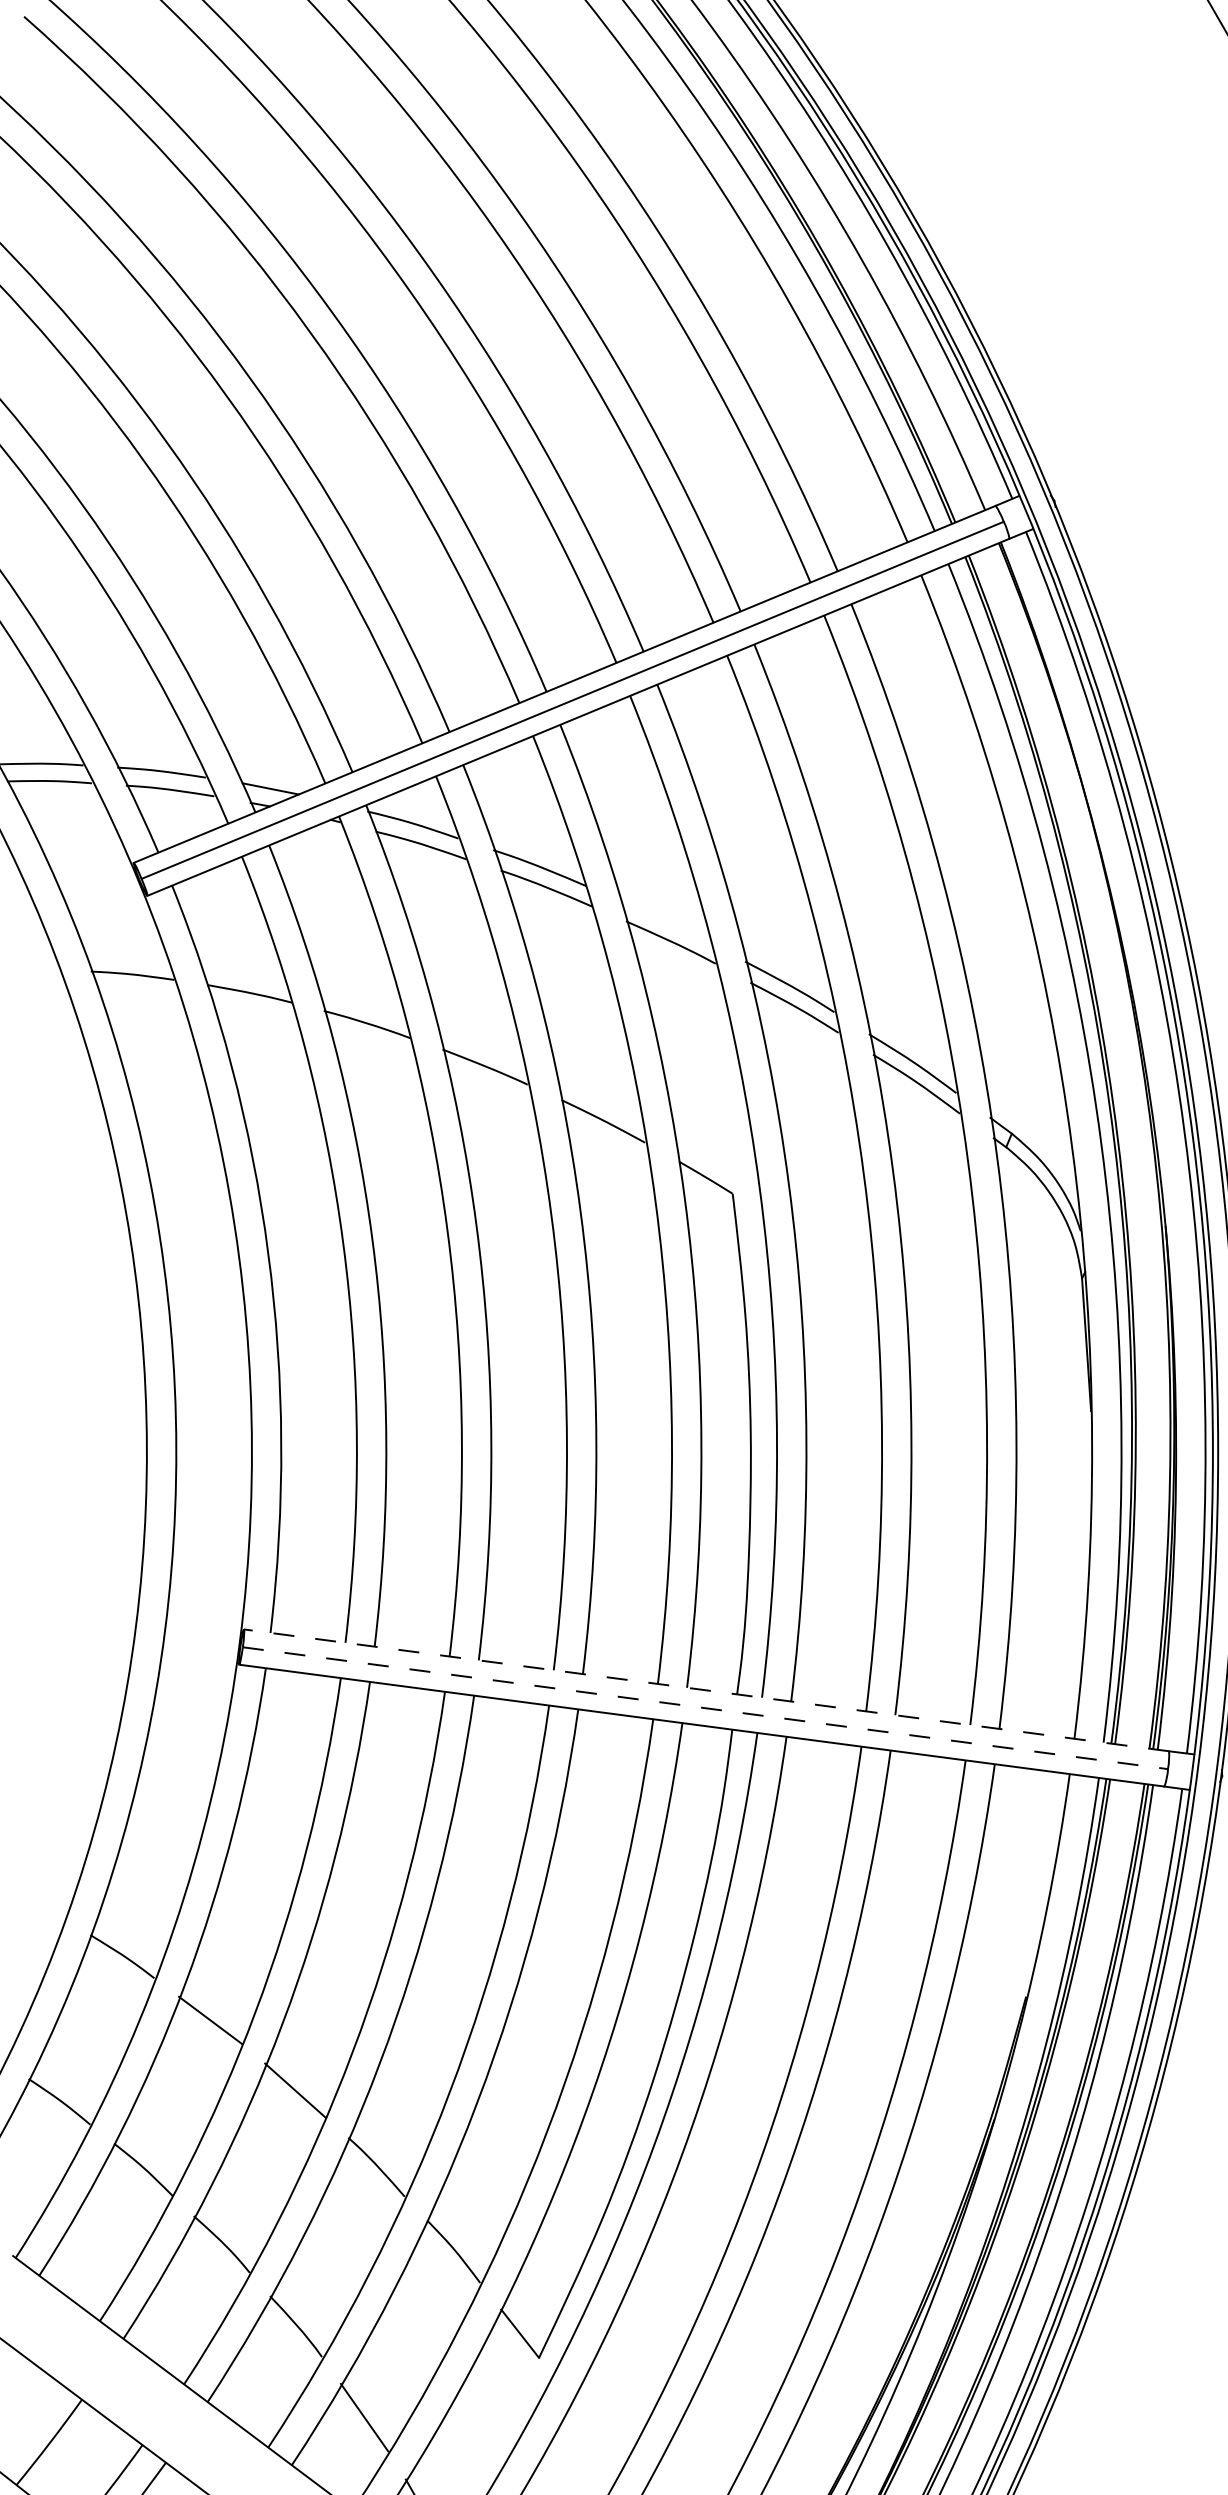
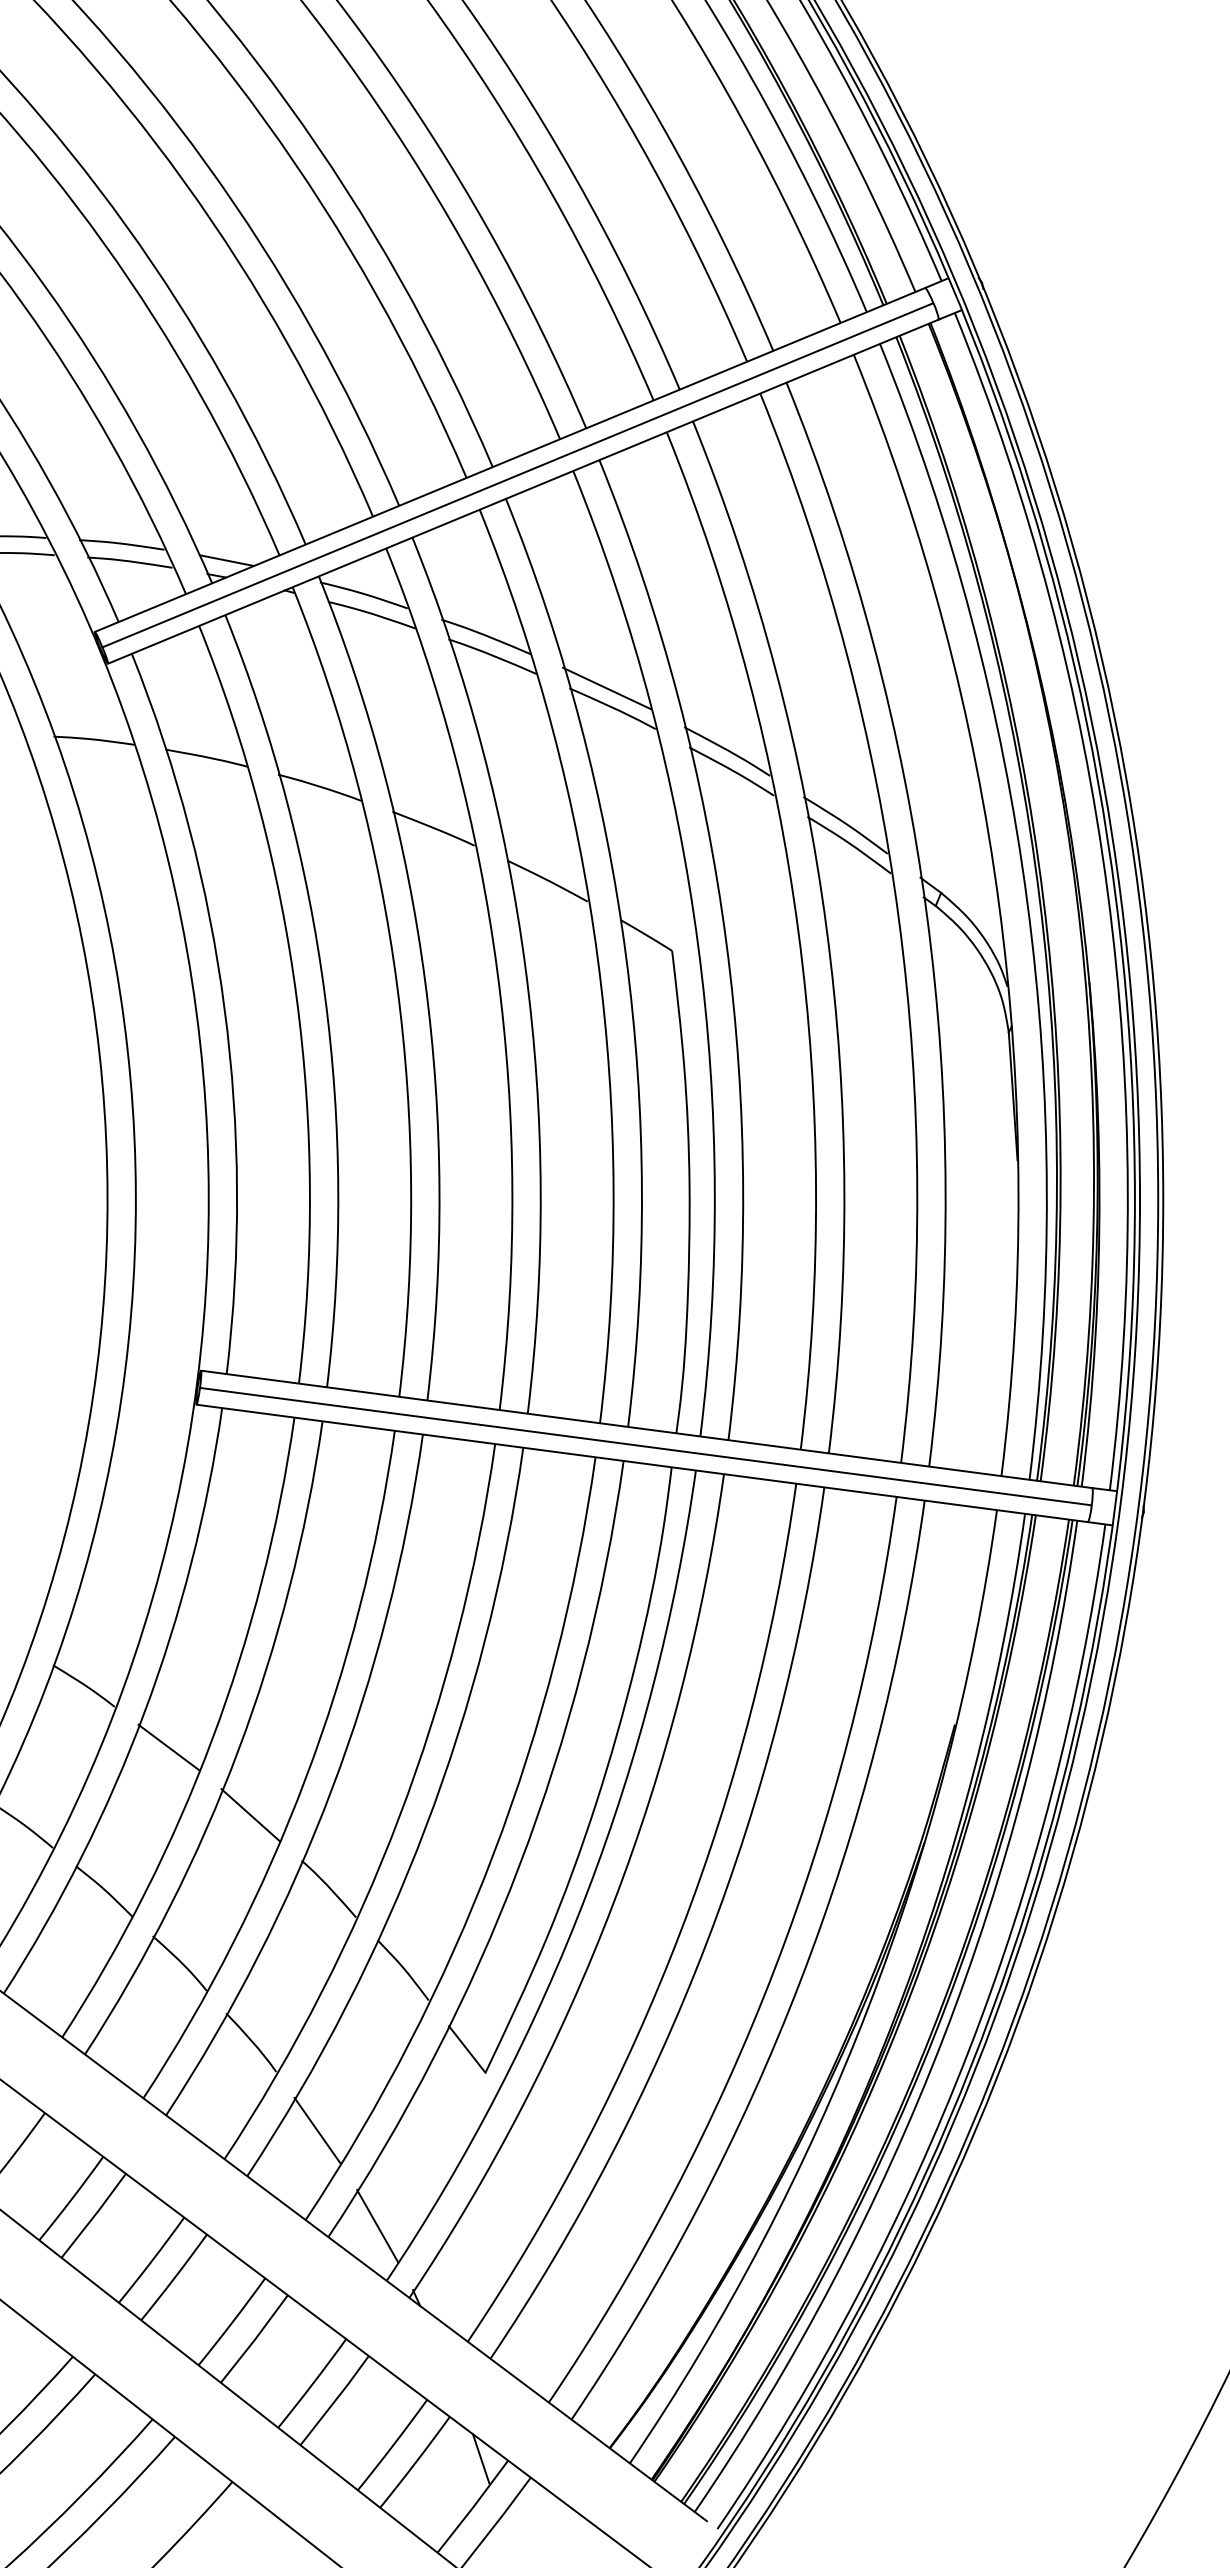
line: (665, 921) -> (607, 688), added
line: (706, 1690) -> (646, 1429), dashed -> solid
line: (705, 1708) -> (645, 1446), dashed -> solid

